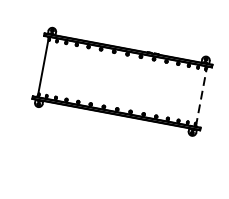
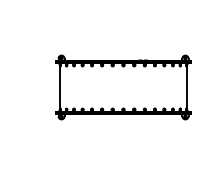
line: (201, 96) -> (187, 87), dashed -> solid

